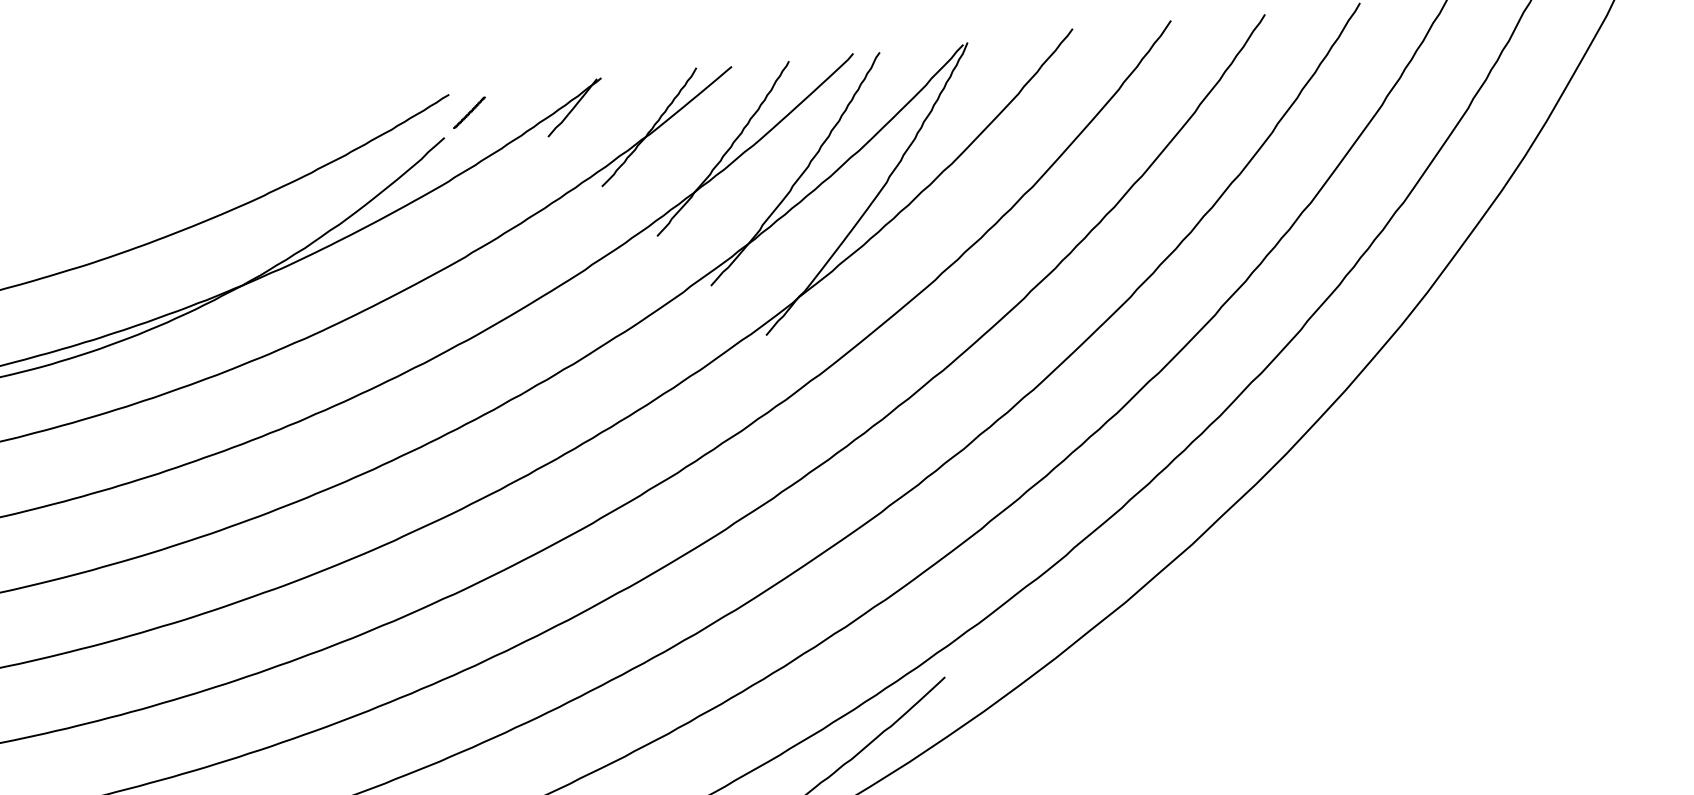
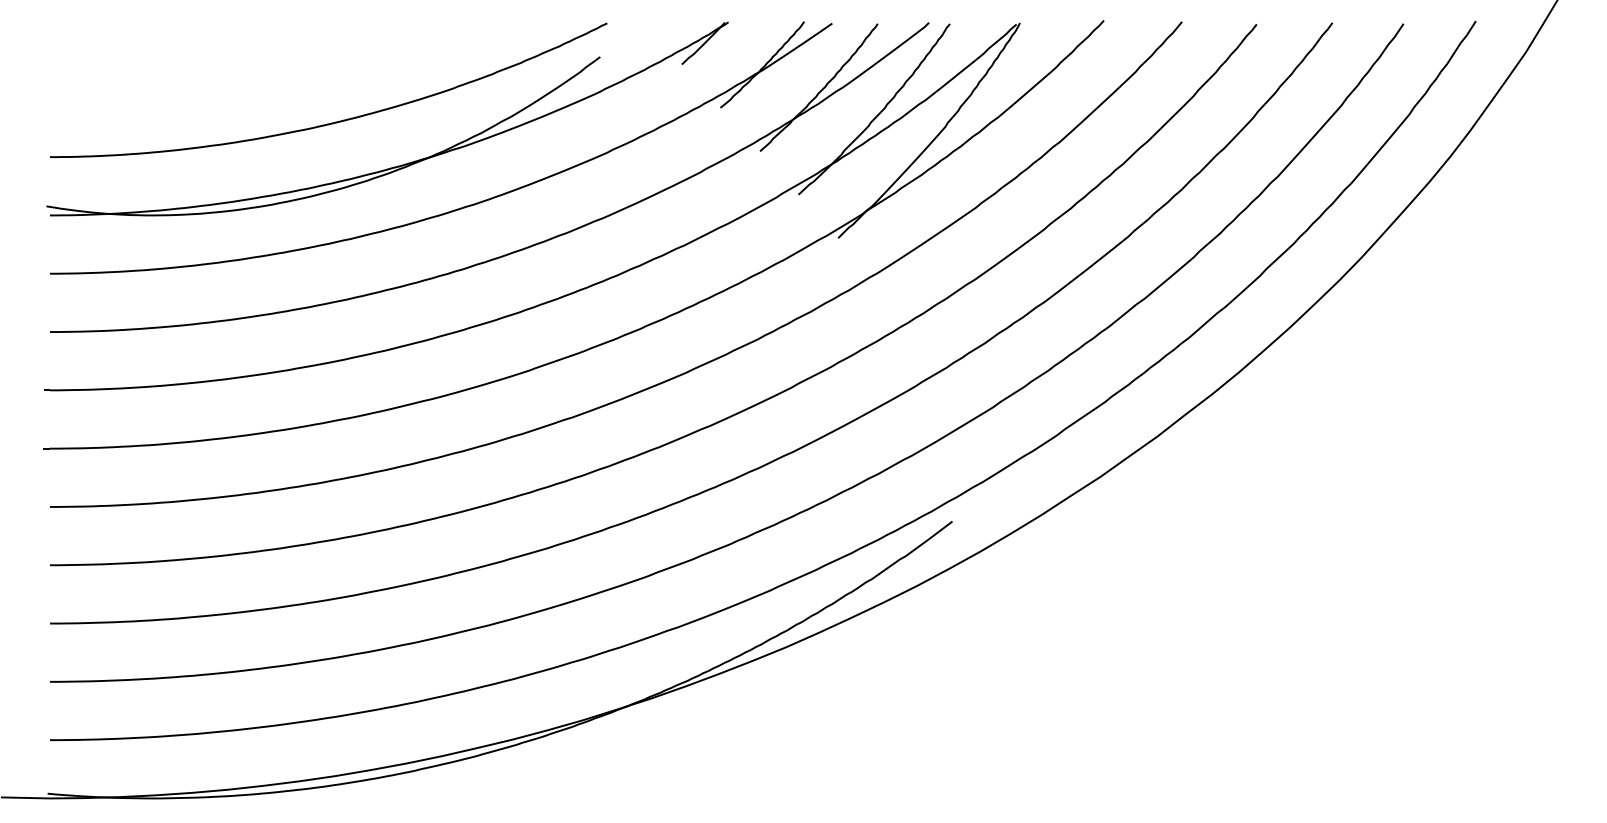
line: (468, 111) -> (621, 38), removed

